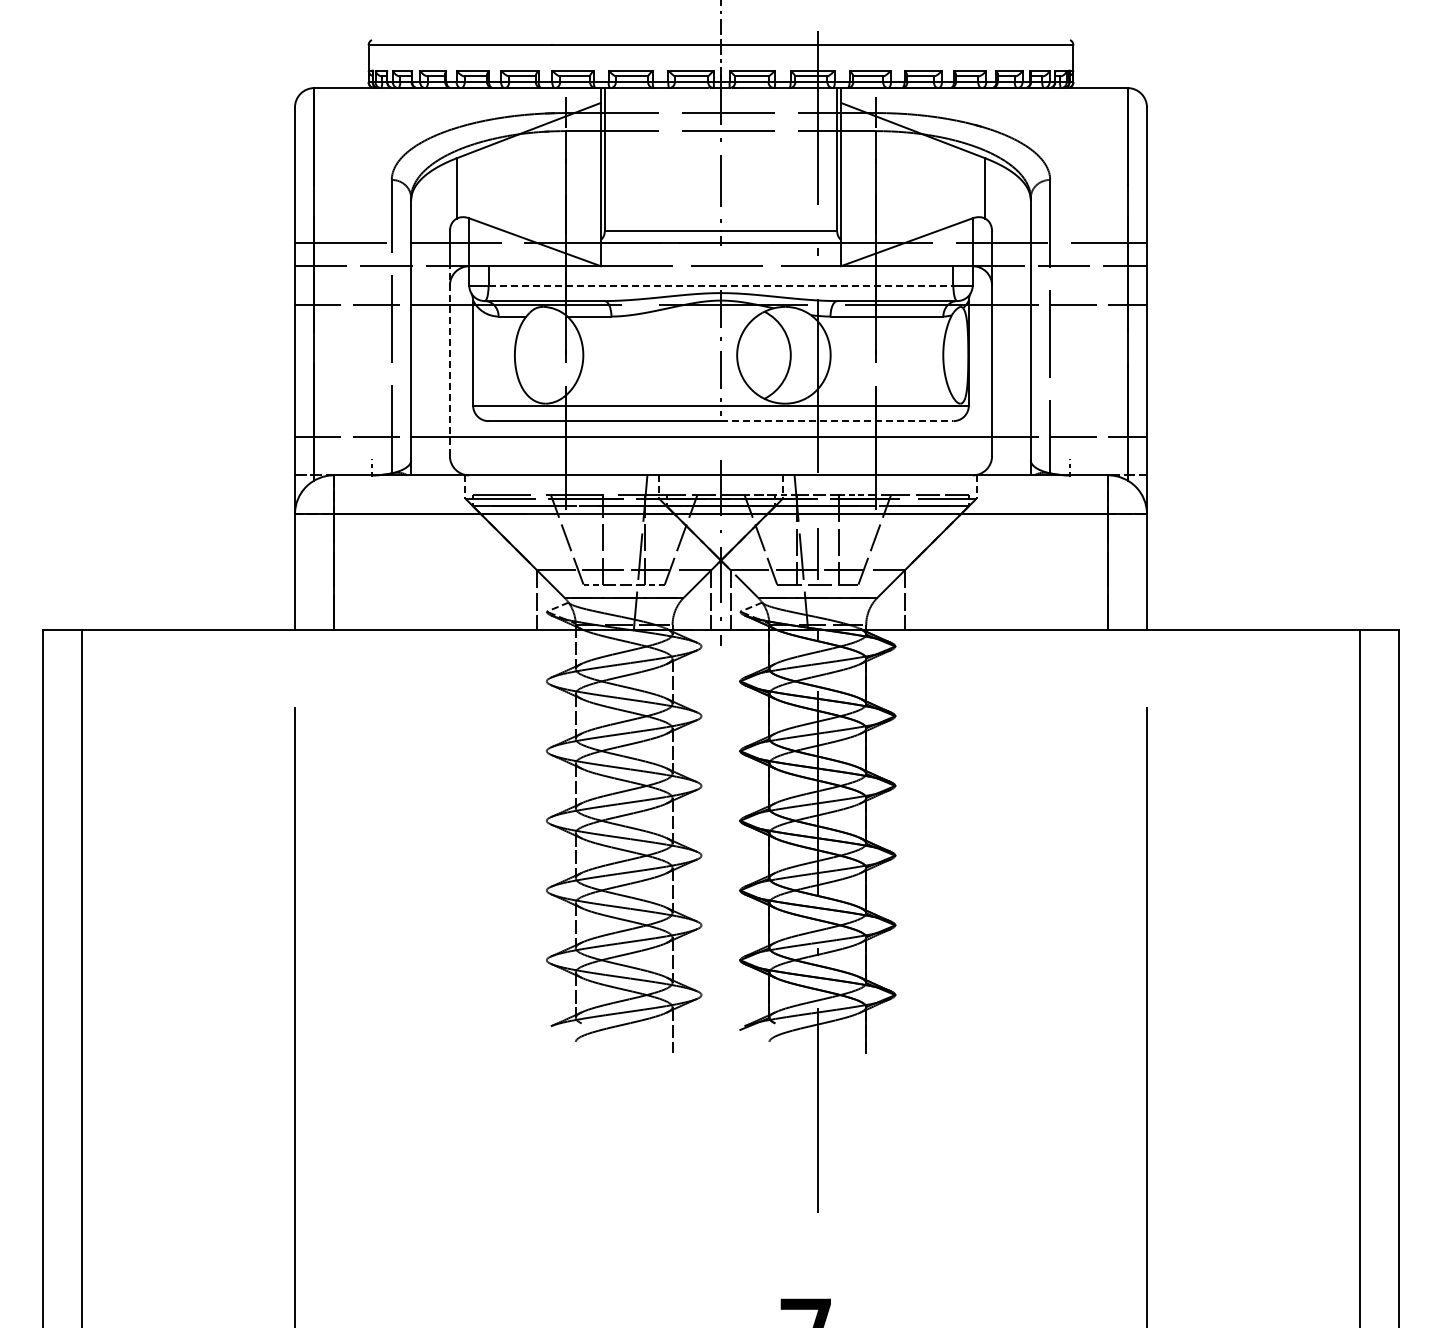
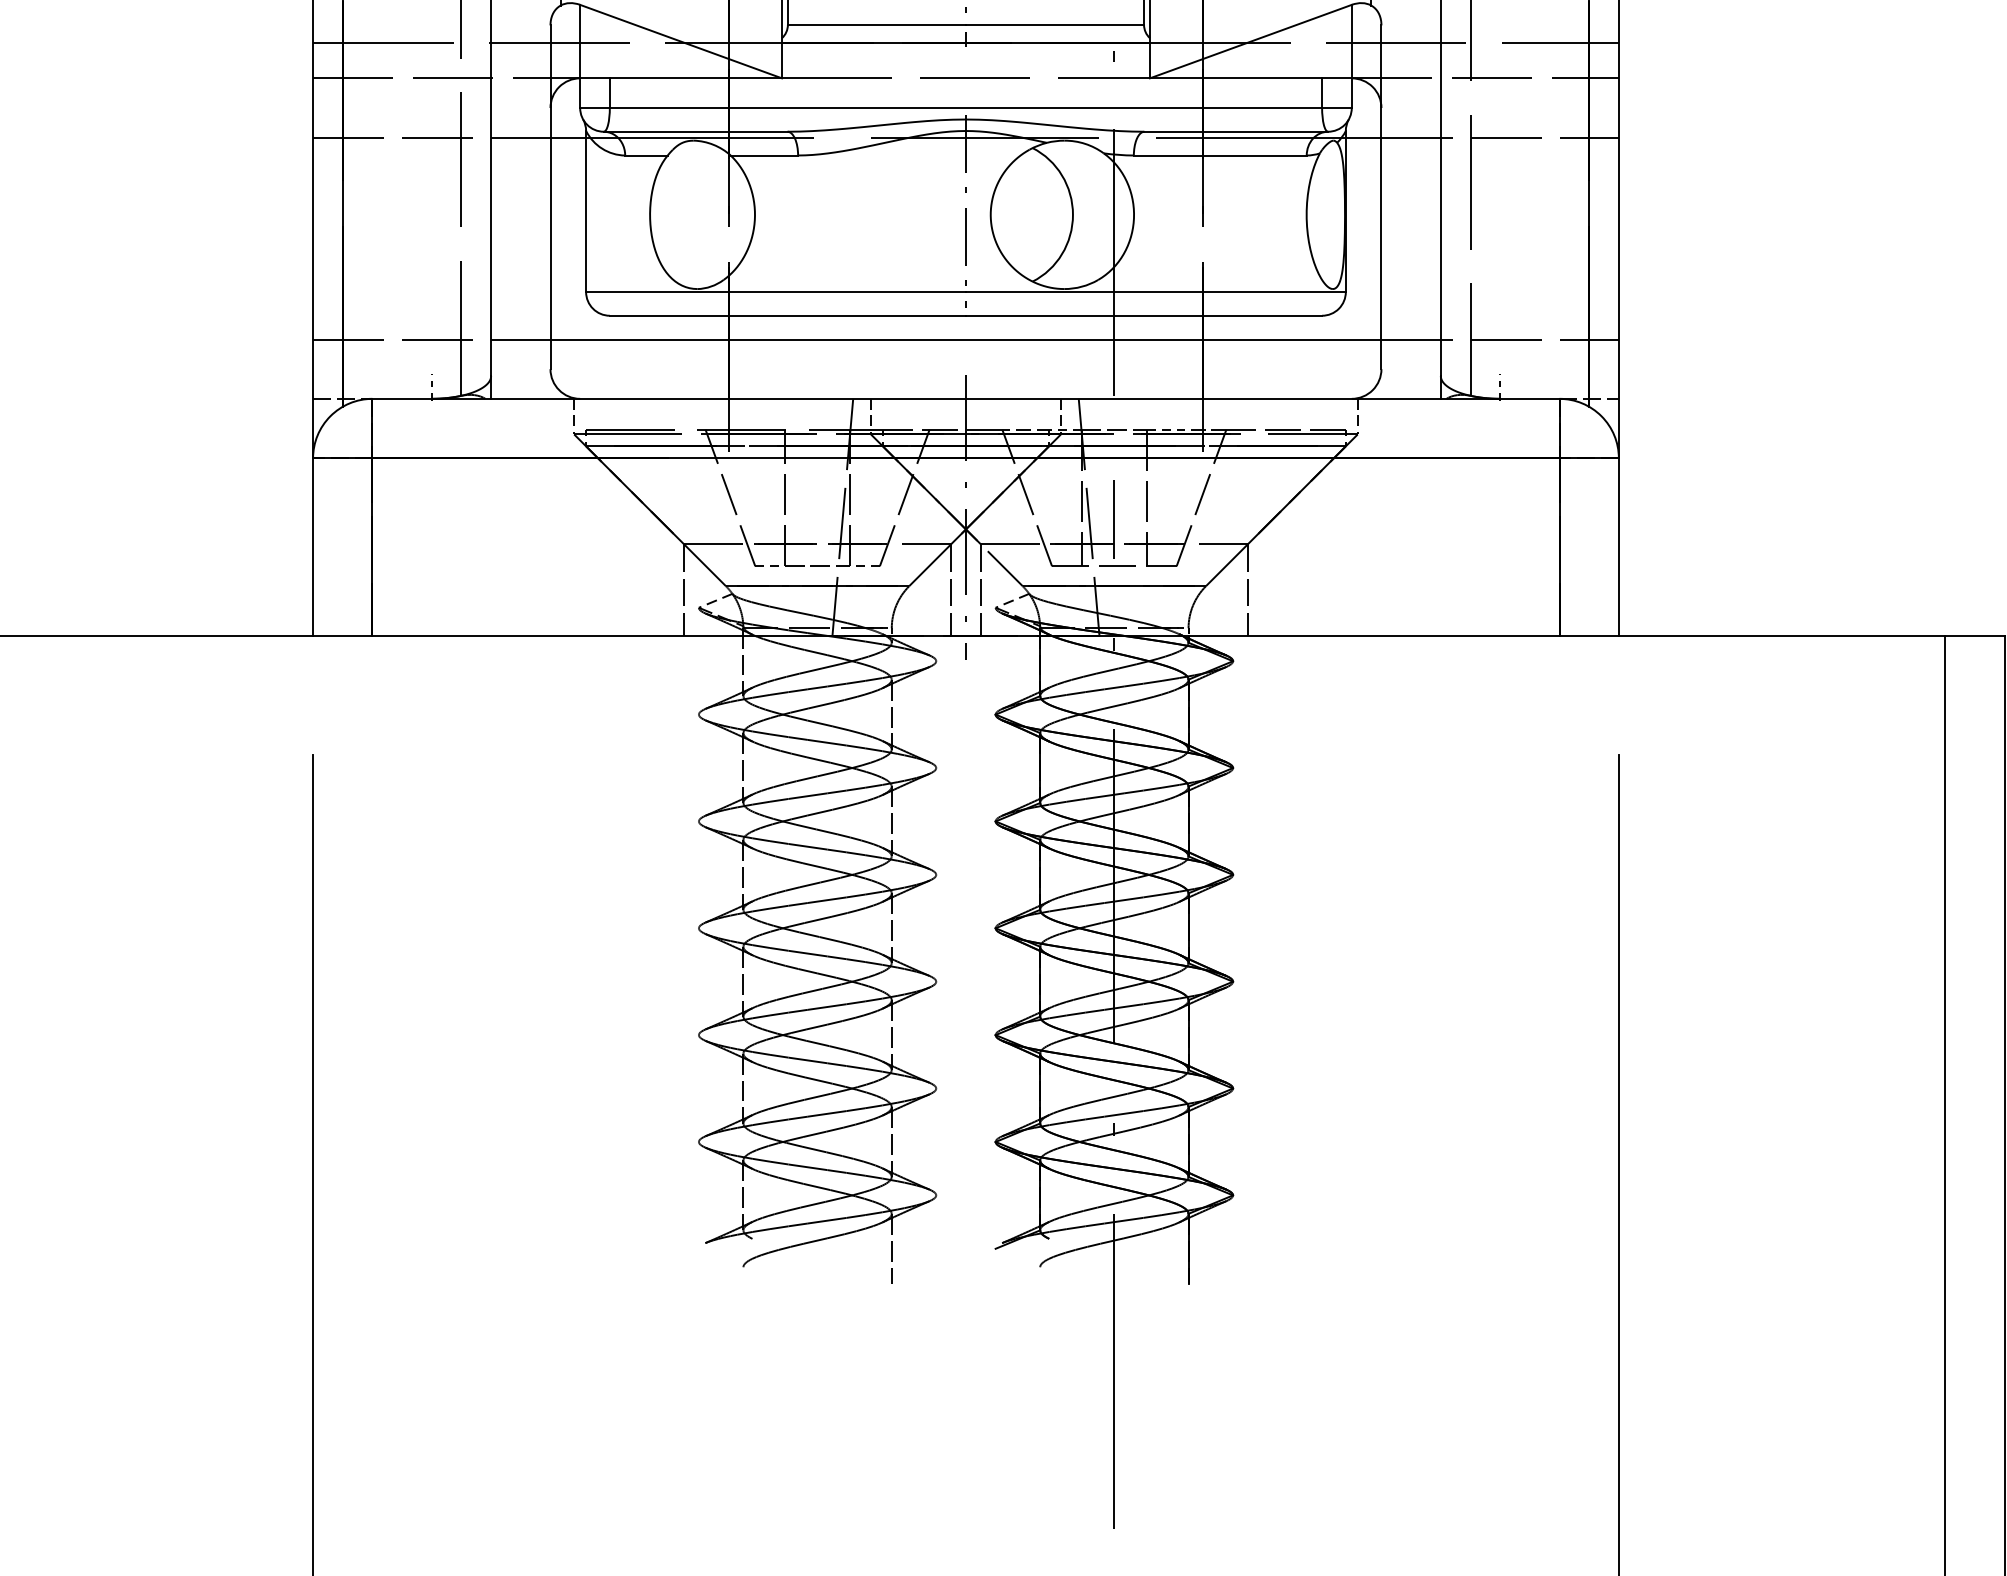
line: (721, 285) -> (966, 107), dashed -> solid
line: (449, 361) -> (549, 224), dashed -> solid
line: (837, 421) -> (1144, 316), dashed -> solid

